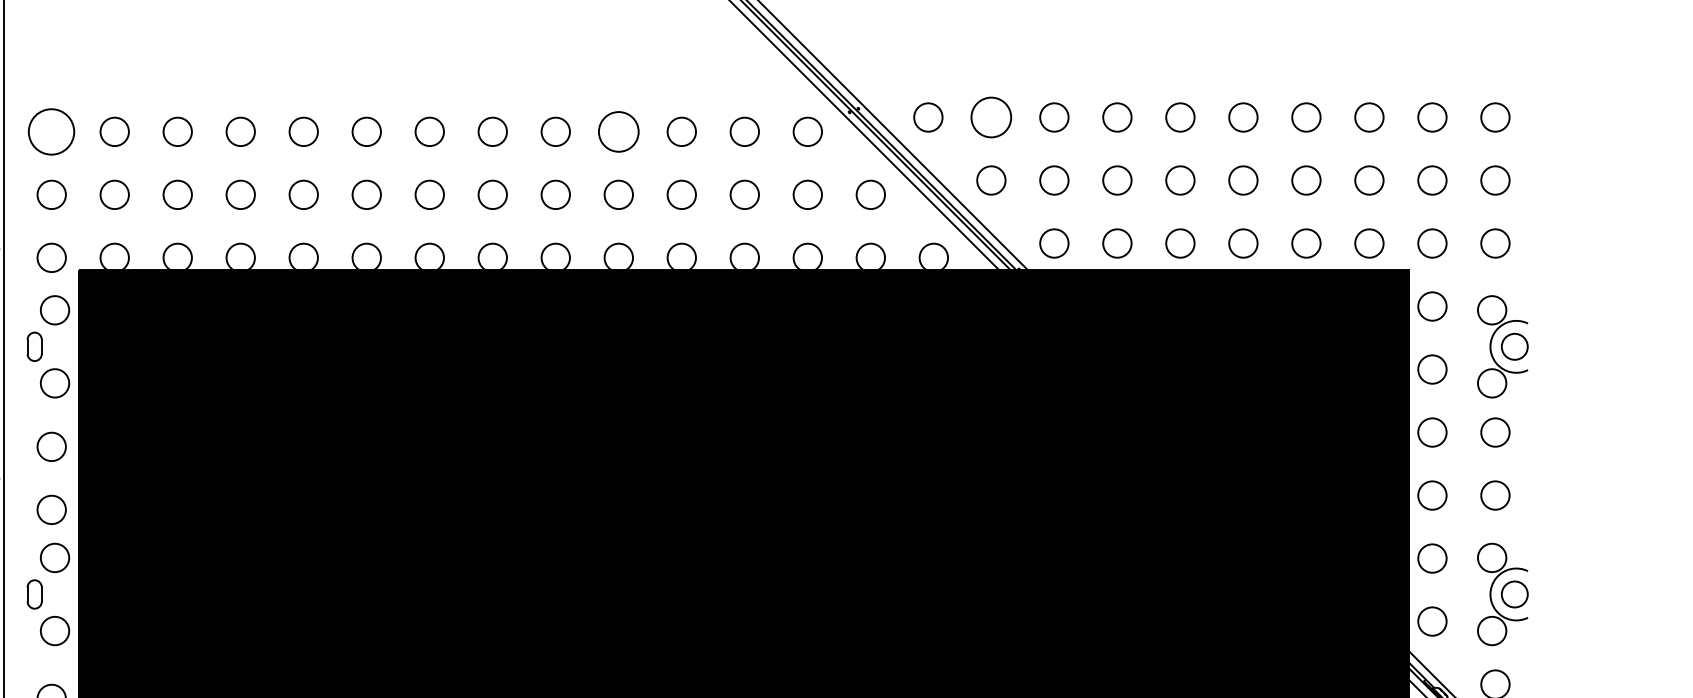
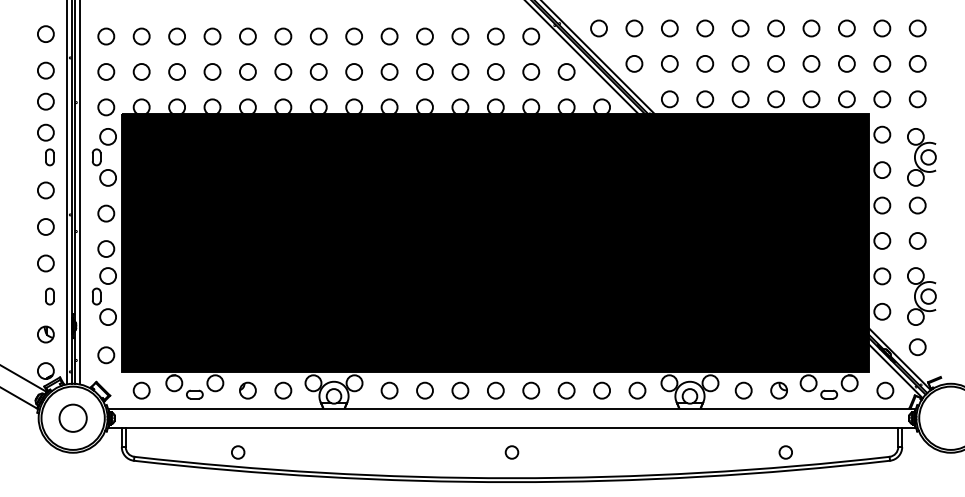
circle: (991, 117) -> (634, 28), size x0.71
circle: (52, 131) -> (106, 36), size x0.62
circle: (617, 131) -> (424, 36), size x0.71

